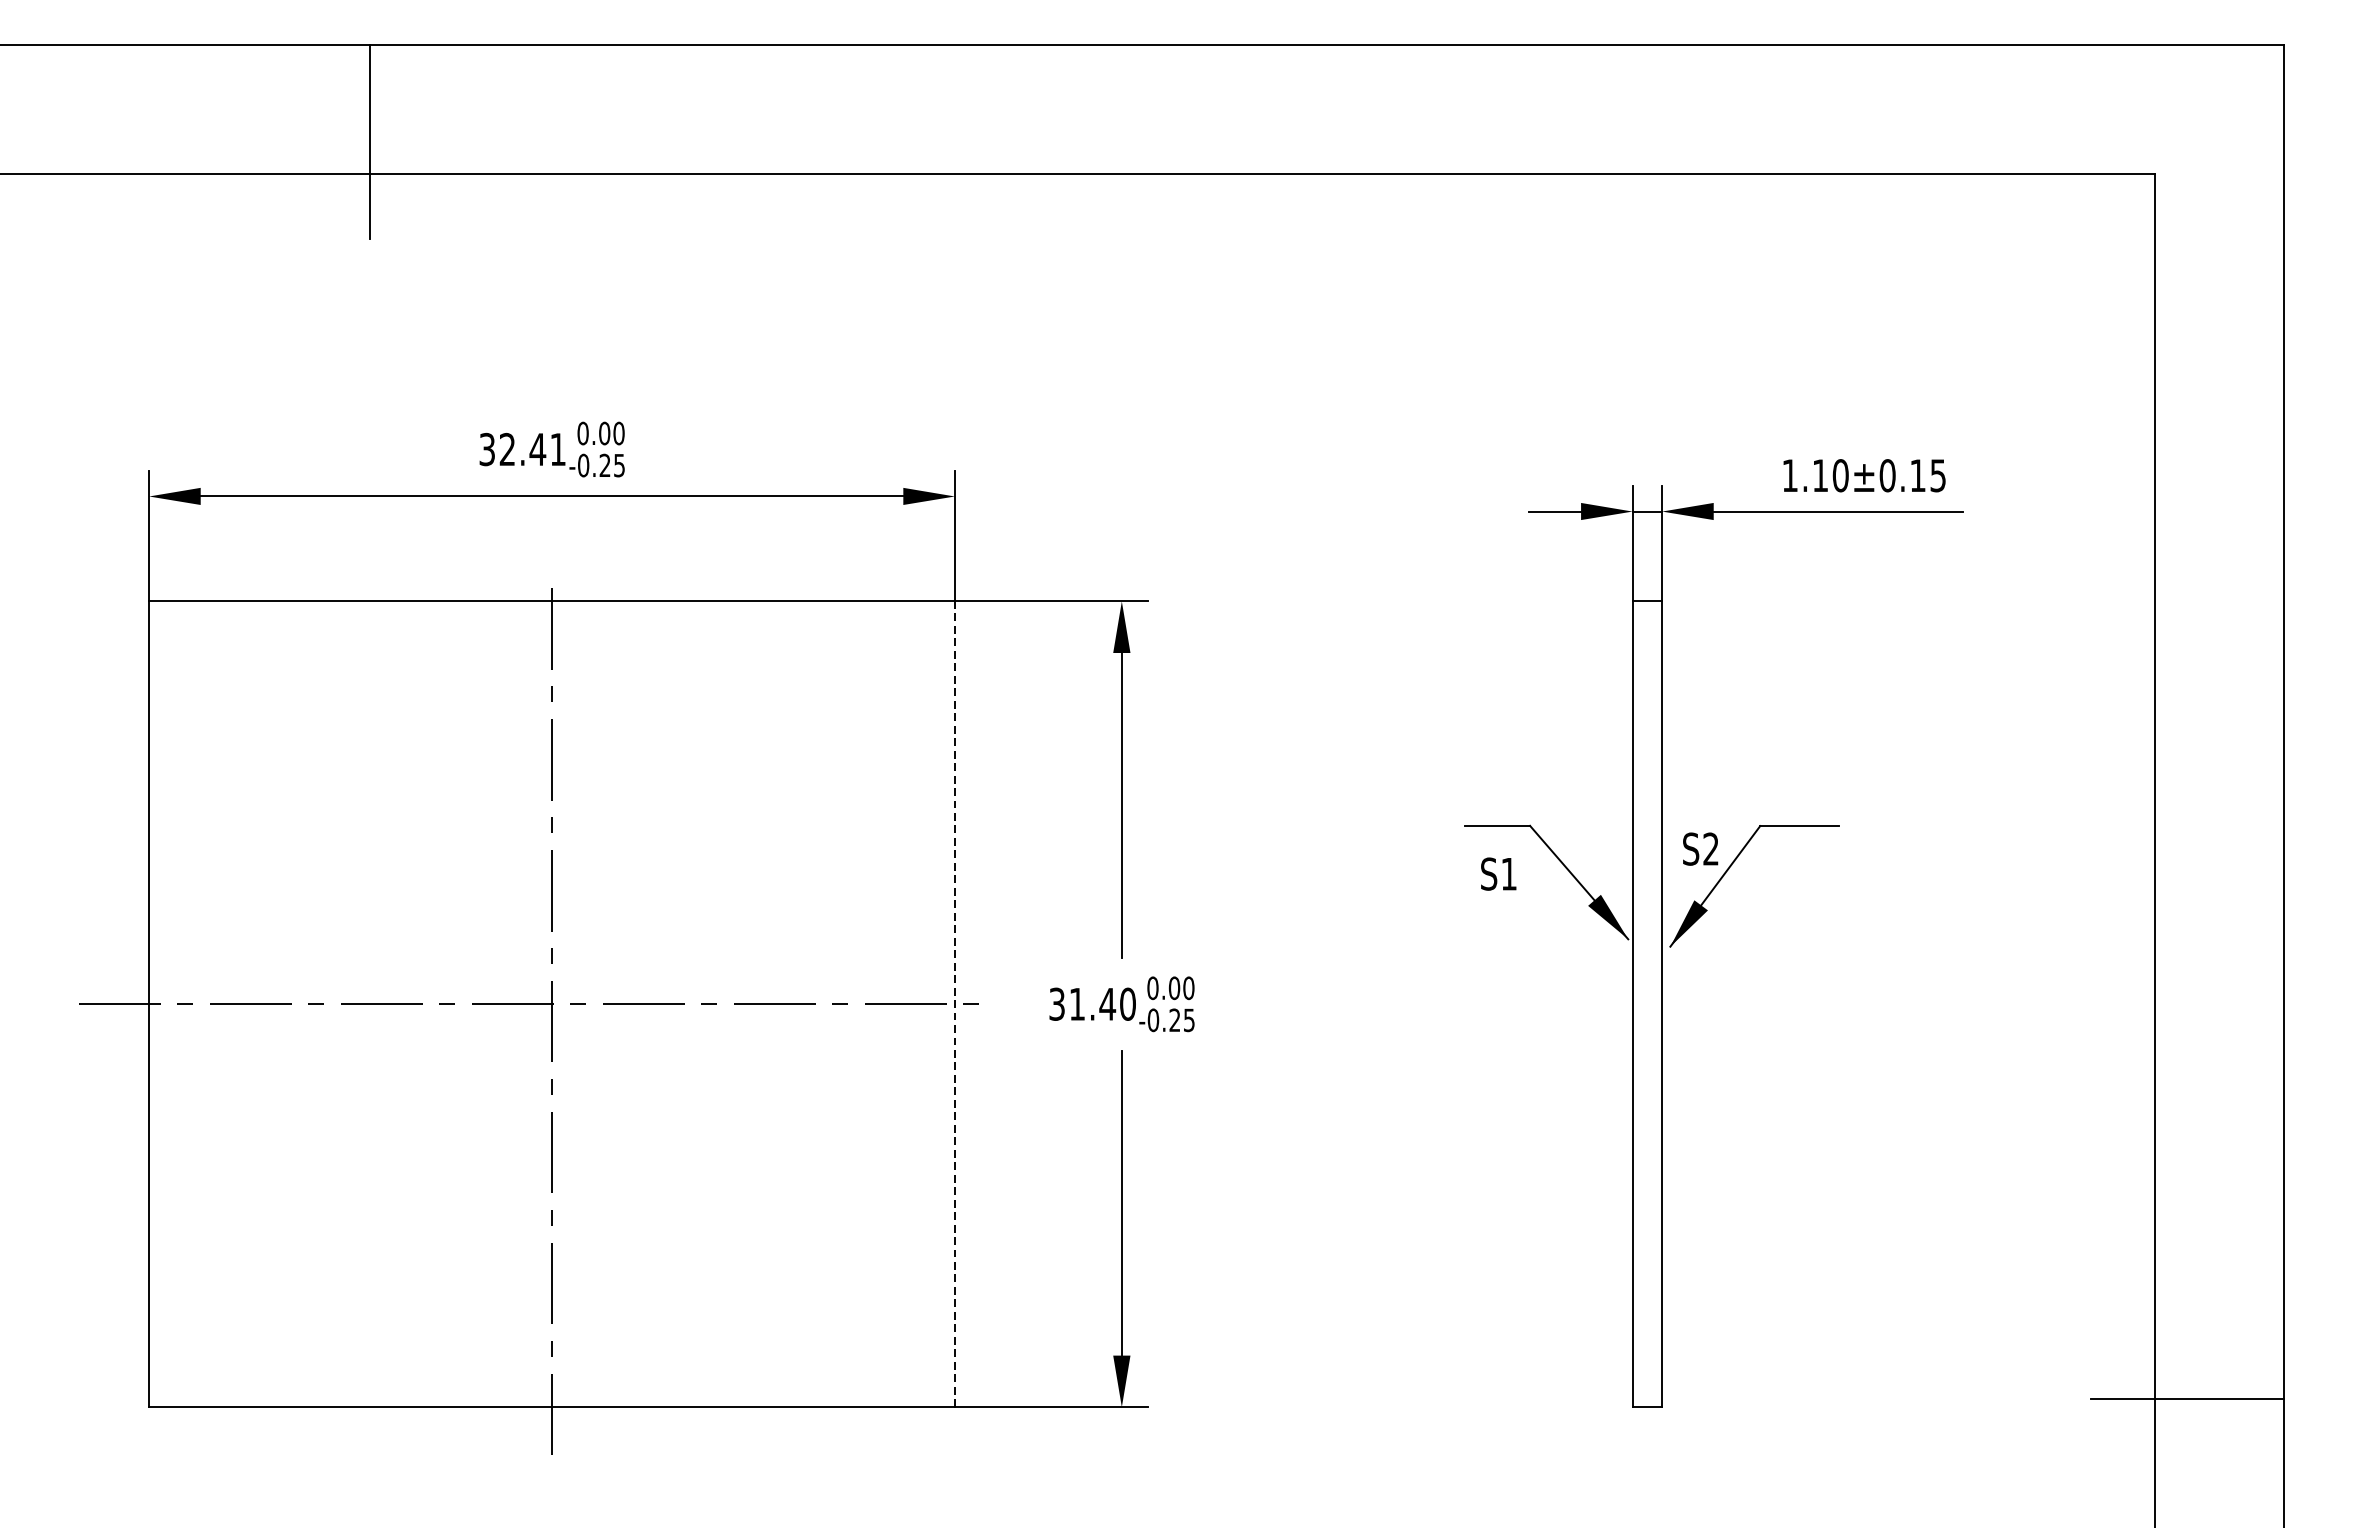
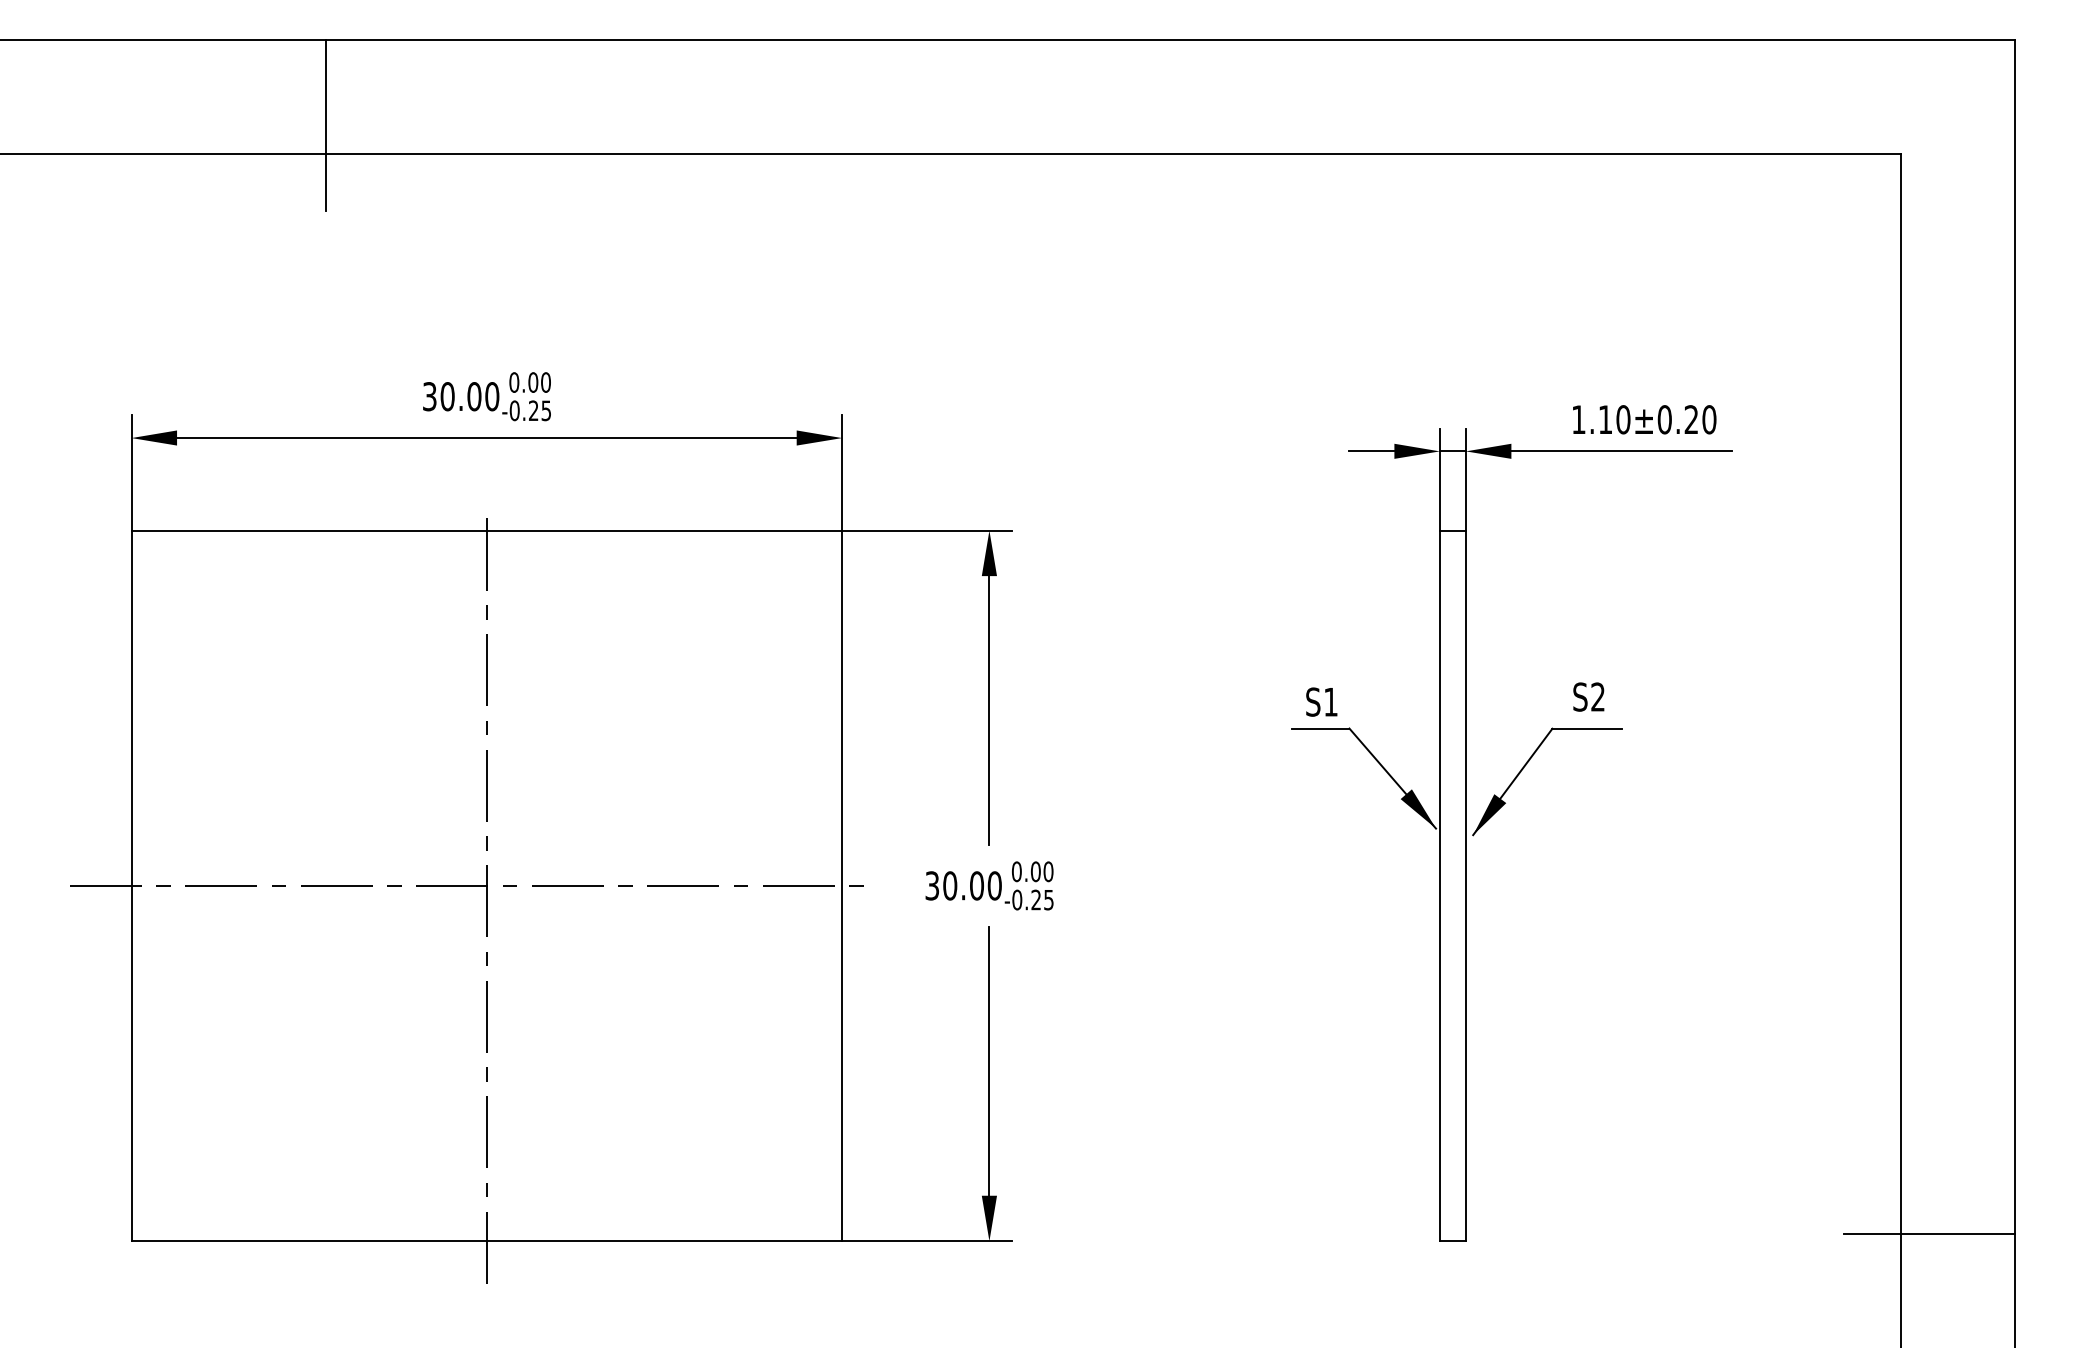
text: (532, 449) -> (469, 396), 32.41 -> 30.00
text: (1928, 475) -> (1700, 419), 1.10±0.15 -> 1.10±0.20
text: (1700, 848) -> (1588, 696), moved
text: (1498, 873) -> (1321, 701), moved
line: (955, 1003) -> (842, 885), dashed -> solid
text: (1092, 1003) -> (963, 885), 31.40 -> 30.00

